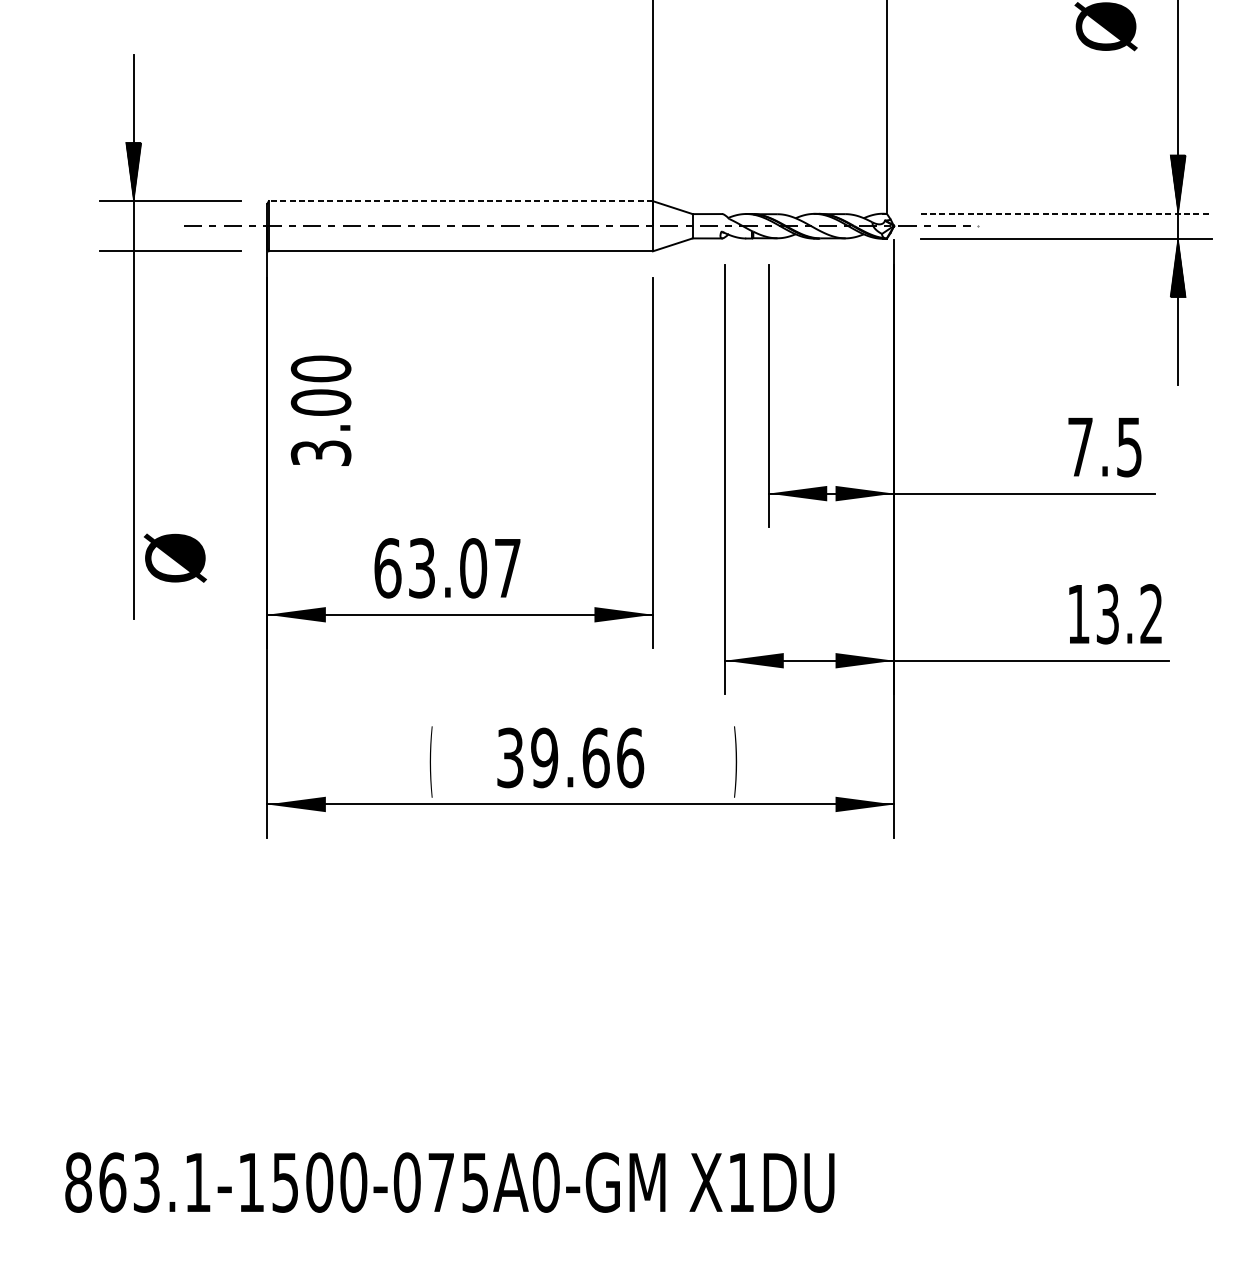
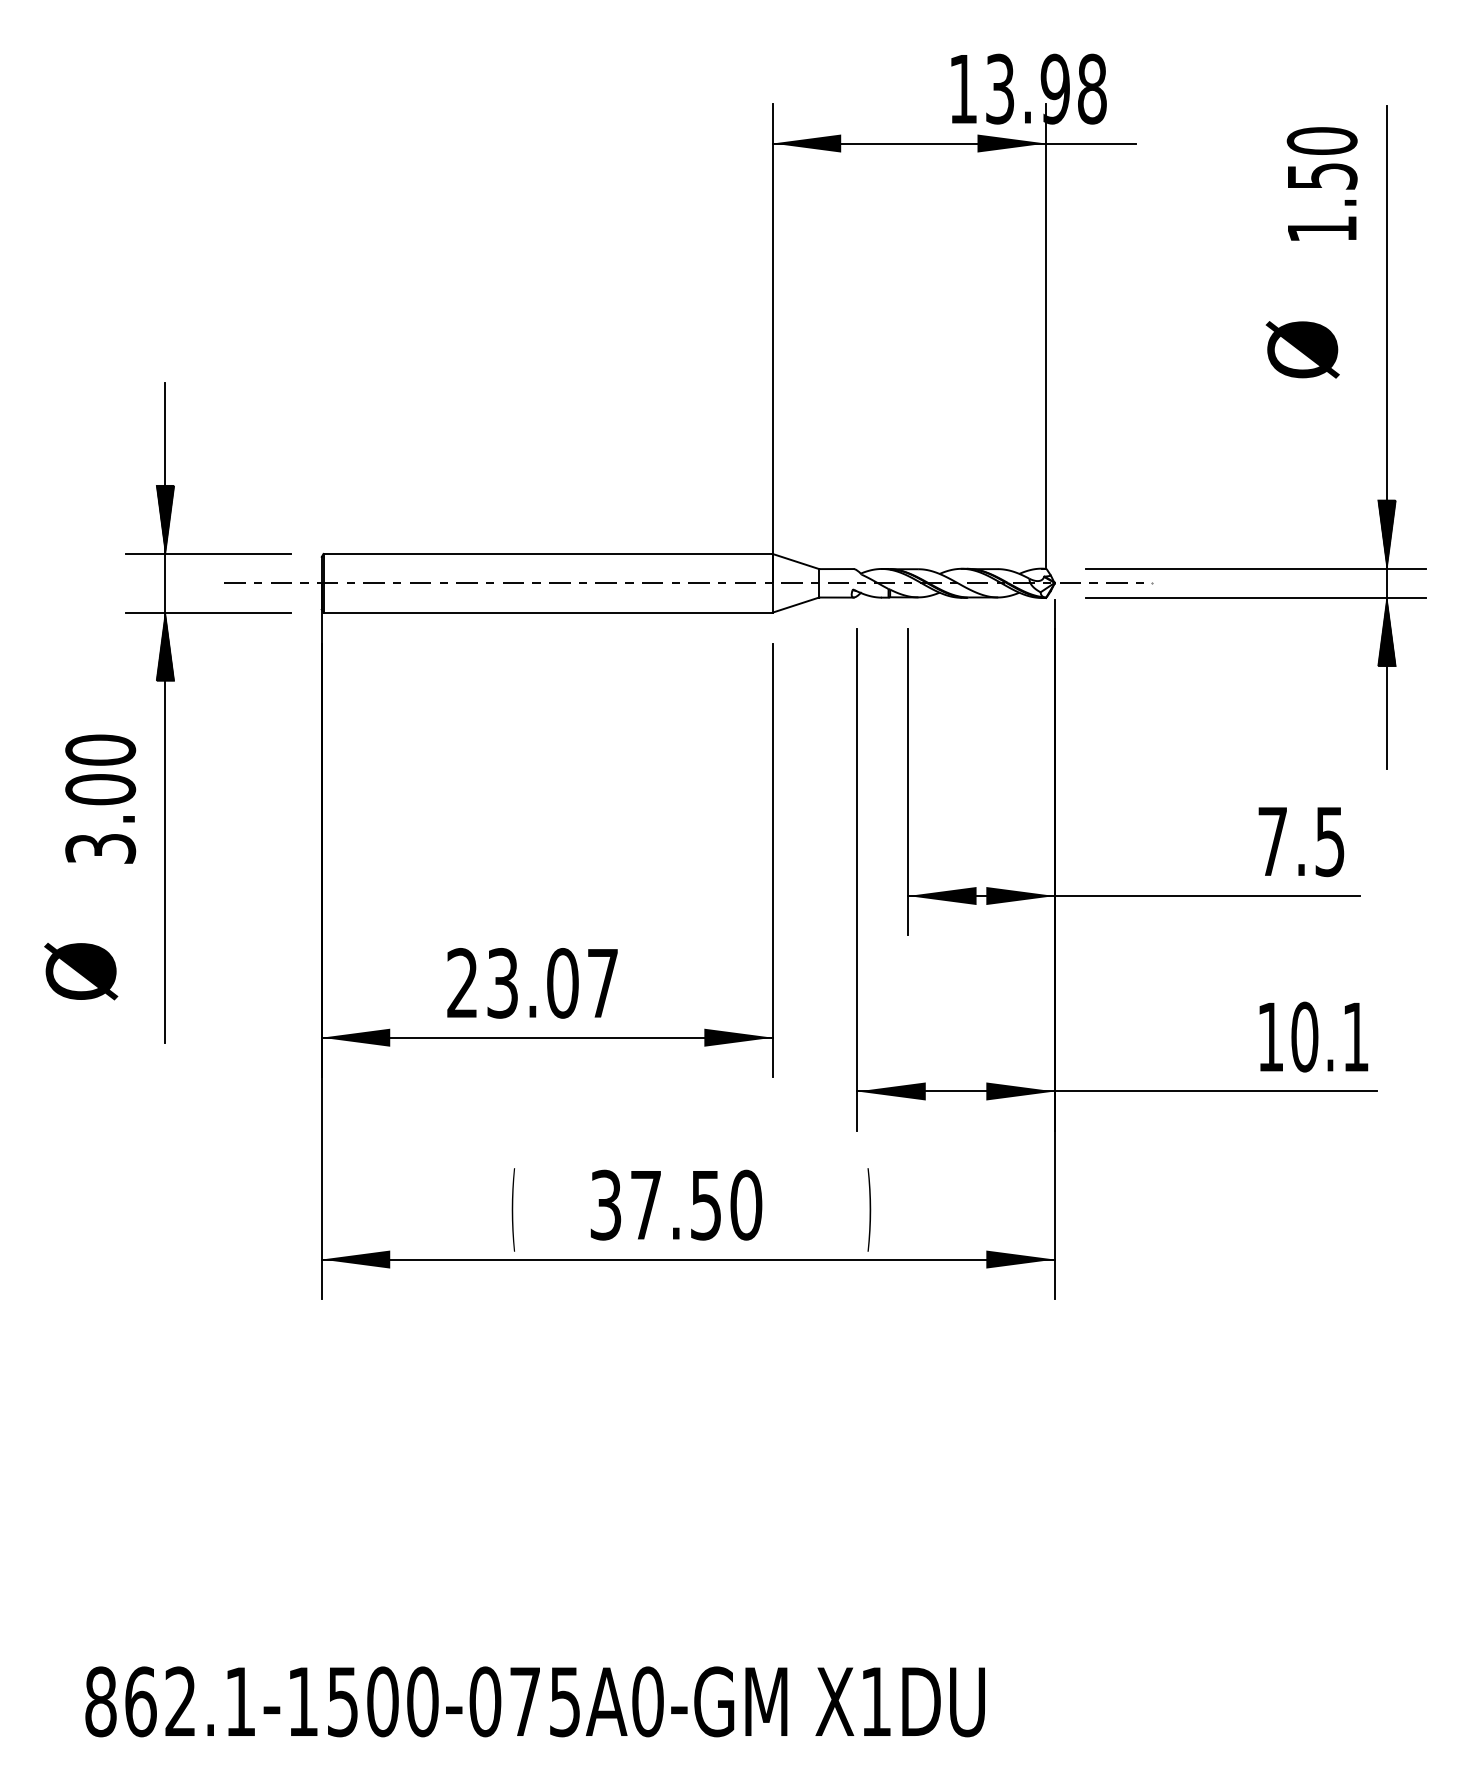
line: (461, 200) -> (548, 553), dashed -> solid
line: (1066, 213) -> (1256, 568), dashed -> solid
hatch: (133, 280) -> (165, 646), added
text: (320, 410) -> (100, 798), moved
text: (175, 558) -> (81, 971), moved
text: (387, 568) -> (462, 983), 63.07 -> 23.07
text: (1128, 613) -> (1329, 1036), 13.2 -> 10.1
text: (587, 757) -> (696, 1204), 39.66 -> 37.50
text: (146, 1182) -> (180, 1701), 863.1-1500-075A0-GM -> 862.1-1500-075A0-GM

